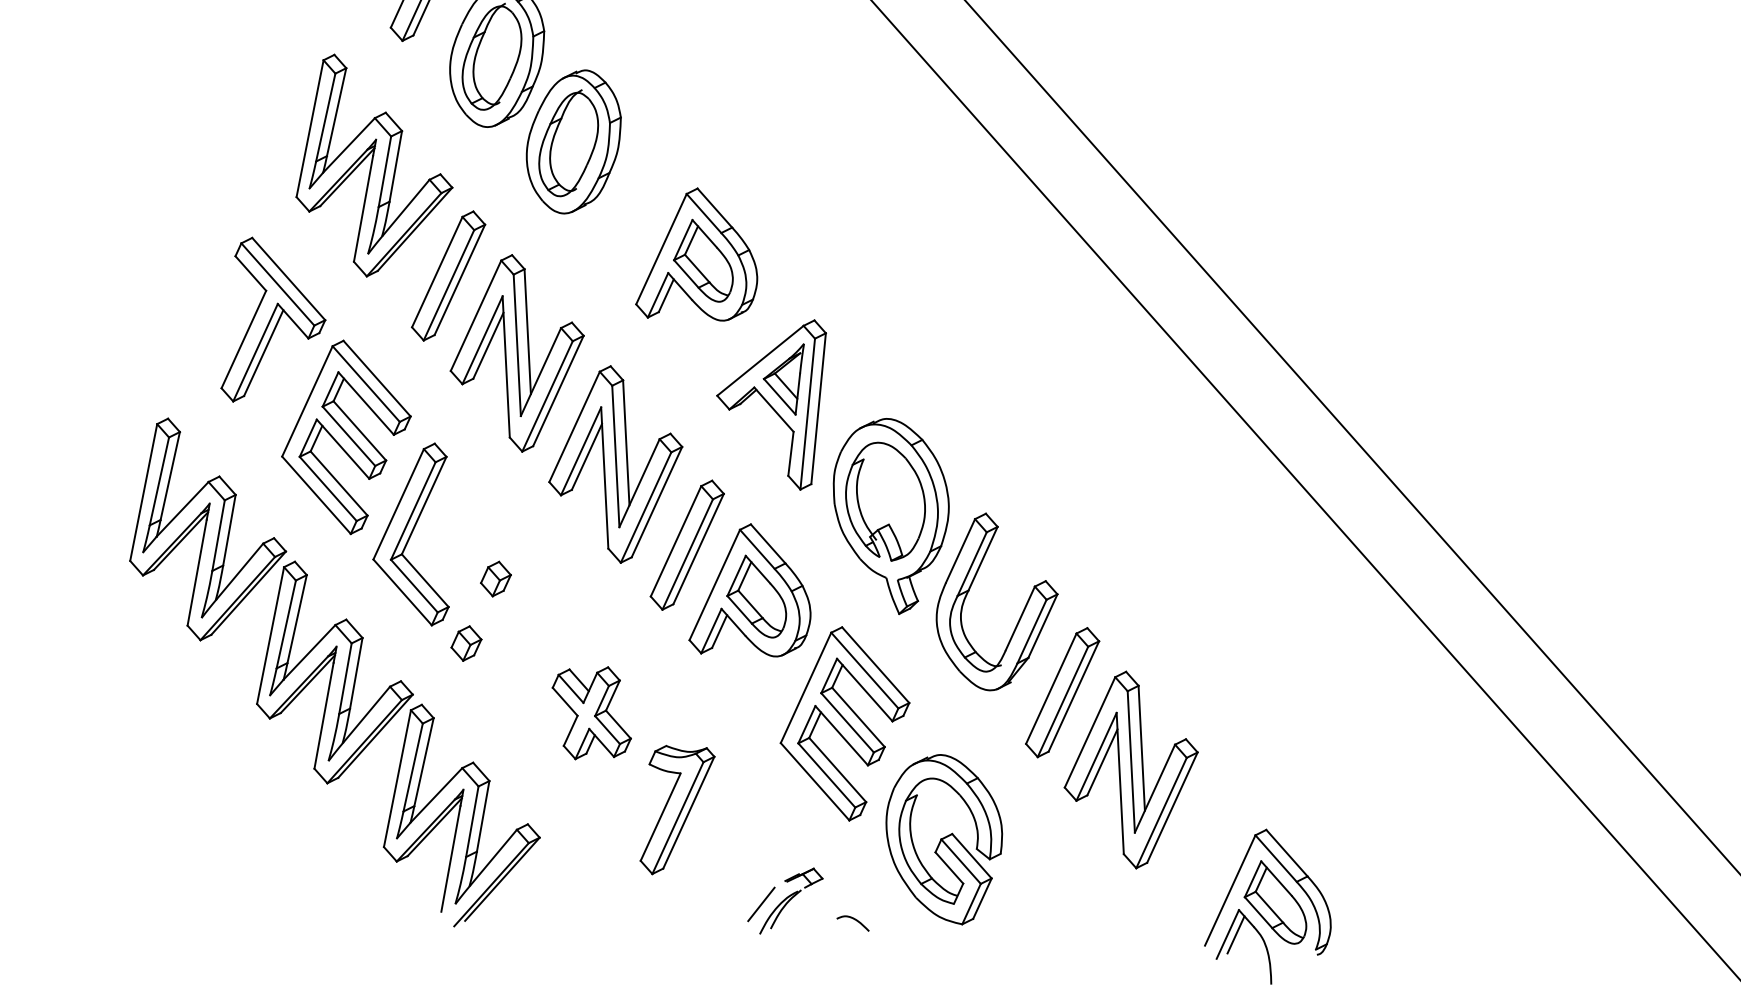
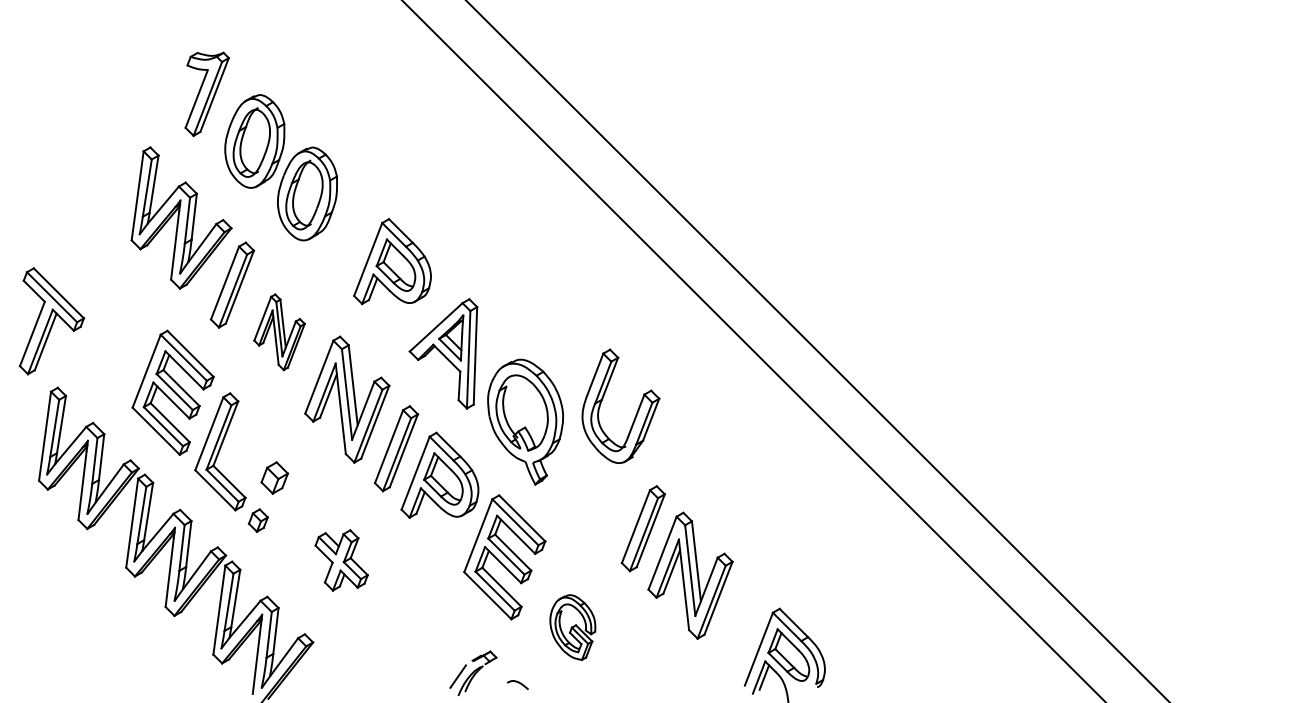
part: (274, 321) -> (51, 321), moved
part: (517, 353) -> (279, 332), size x0.6
part: (495, 578) -> (274, 477), size x1.4
part: (1022, 608) -> (637, 409), moved
part: (677, 810) -> (400, 619), removed
part: (943, 839) -> (572, 627), size x0.6

